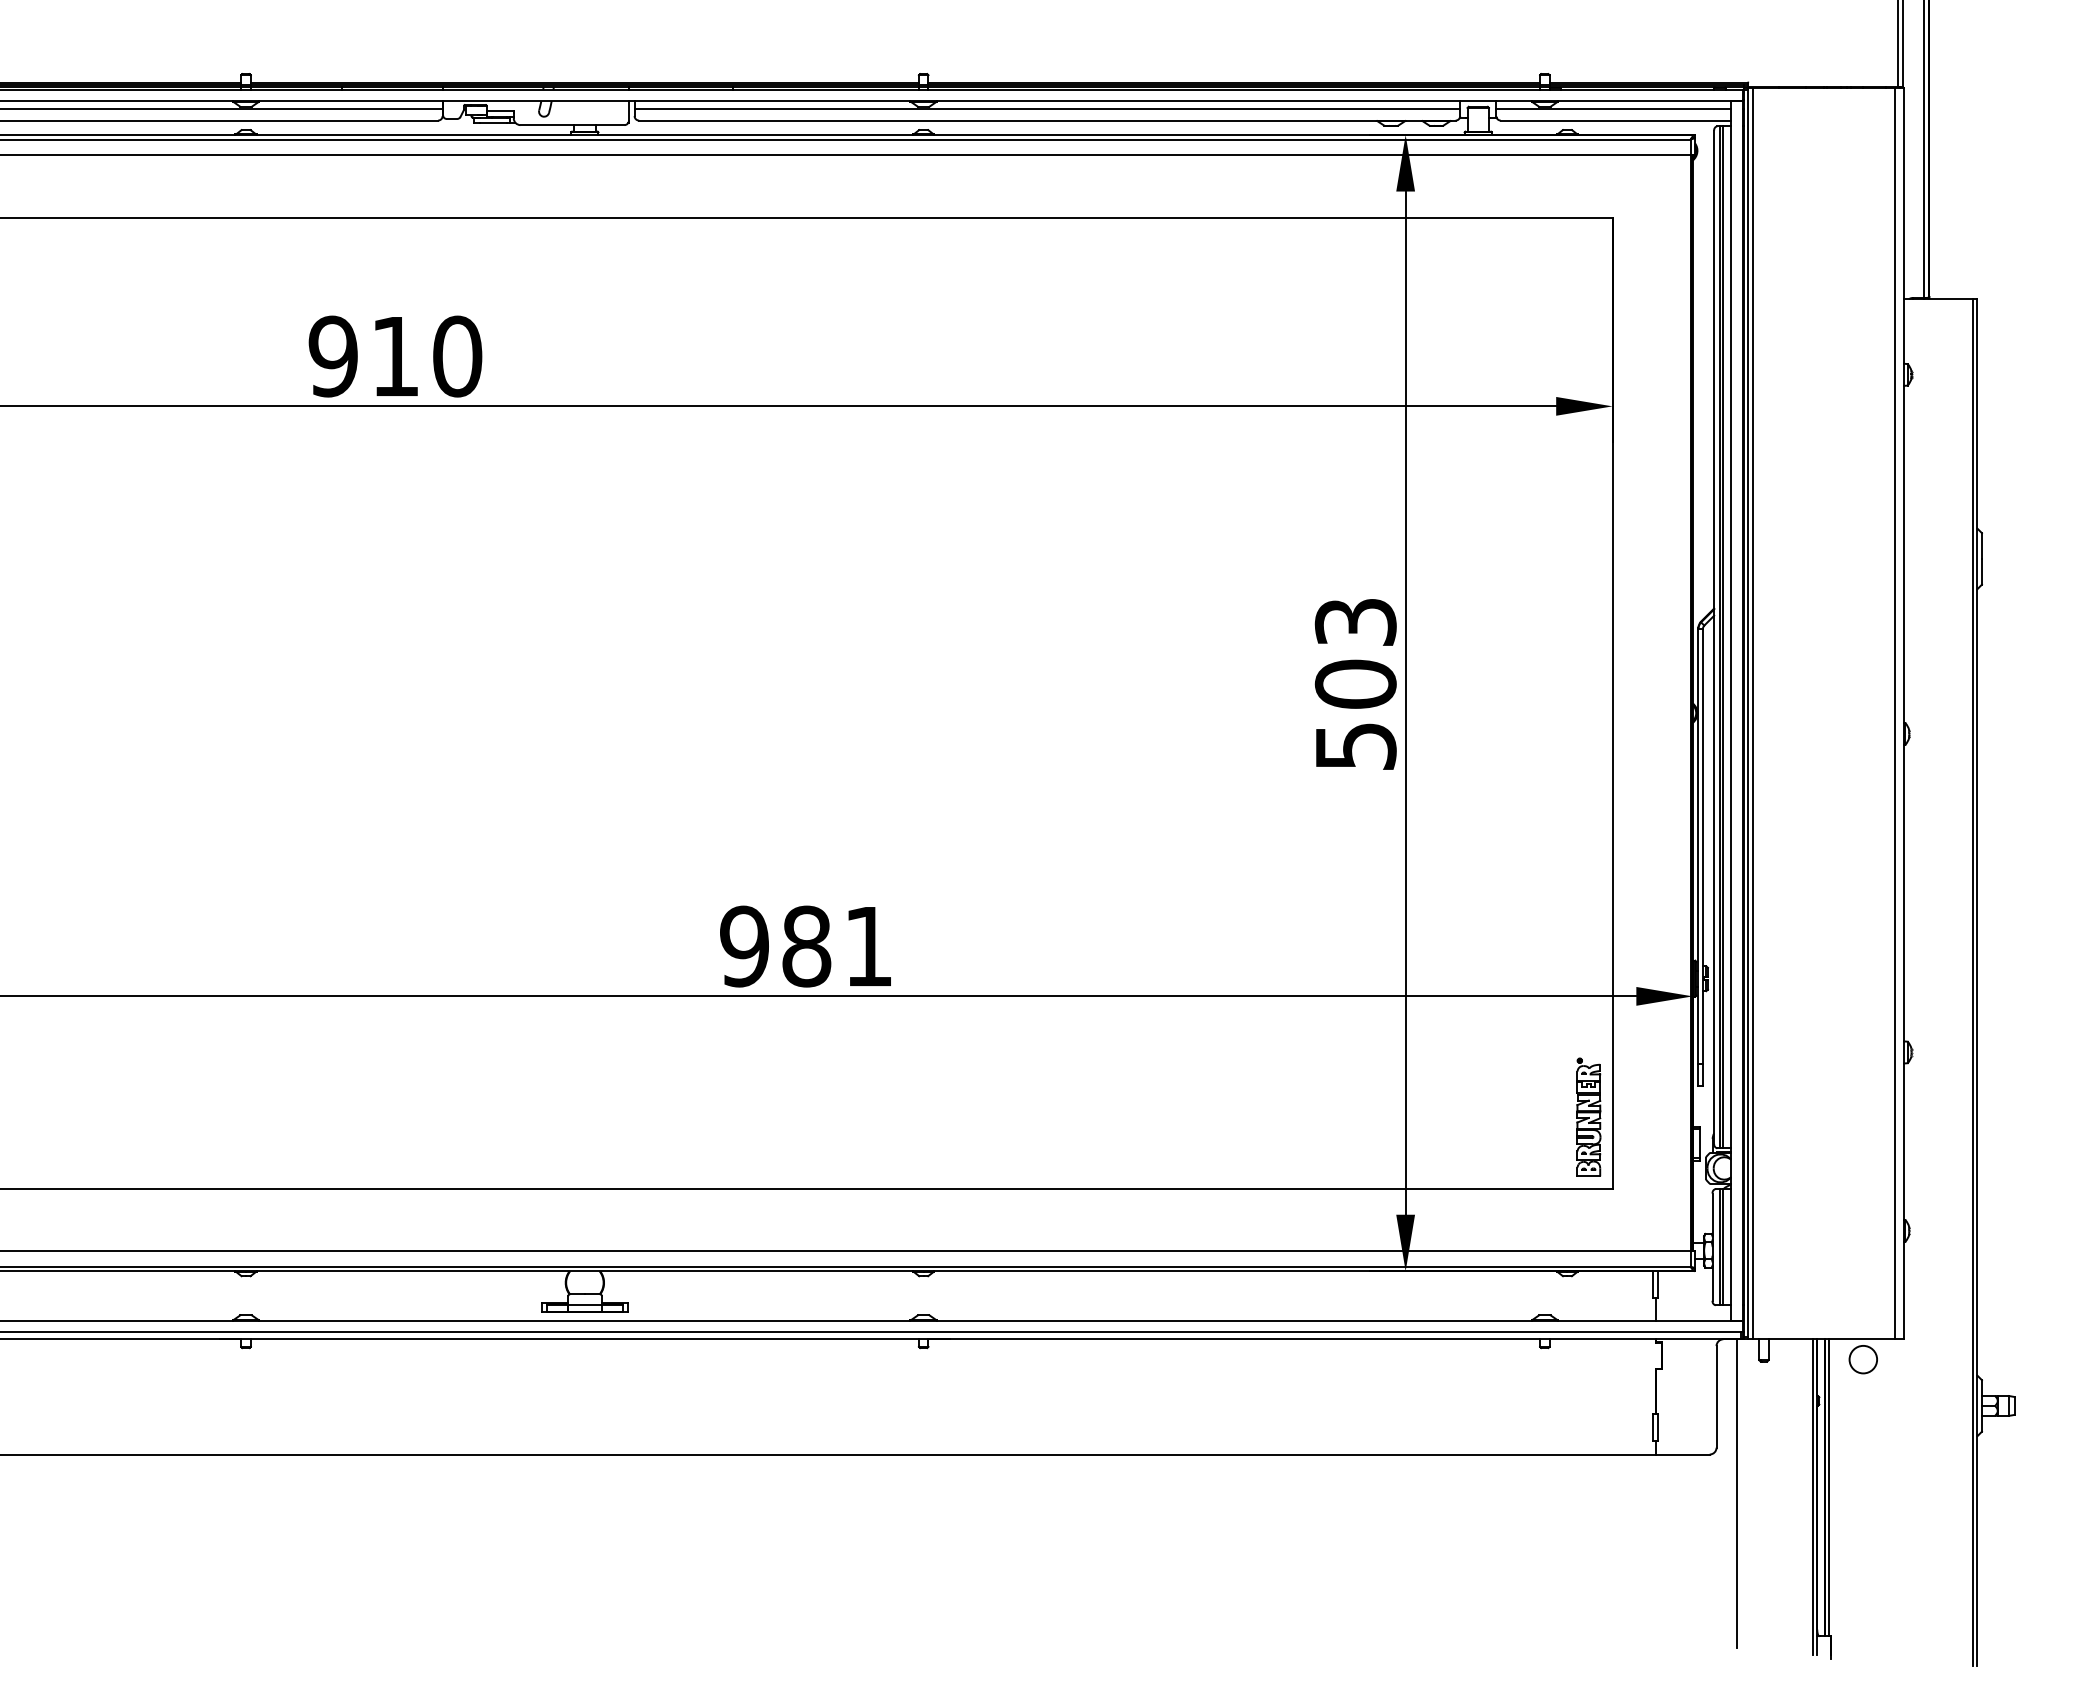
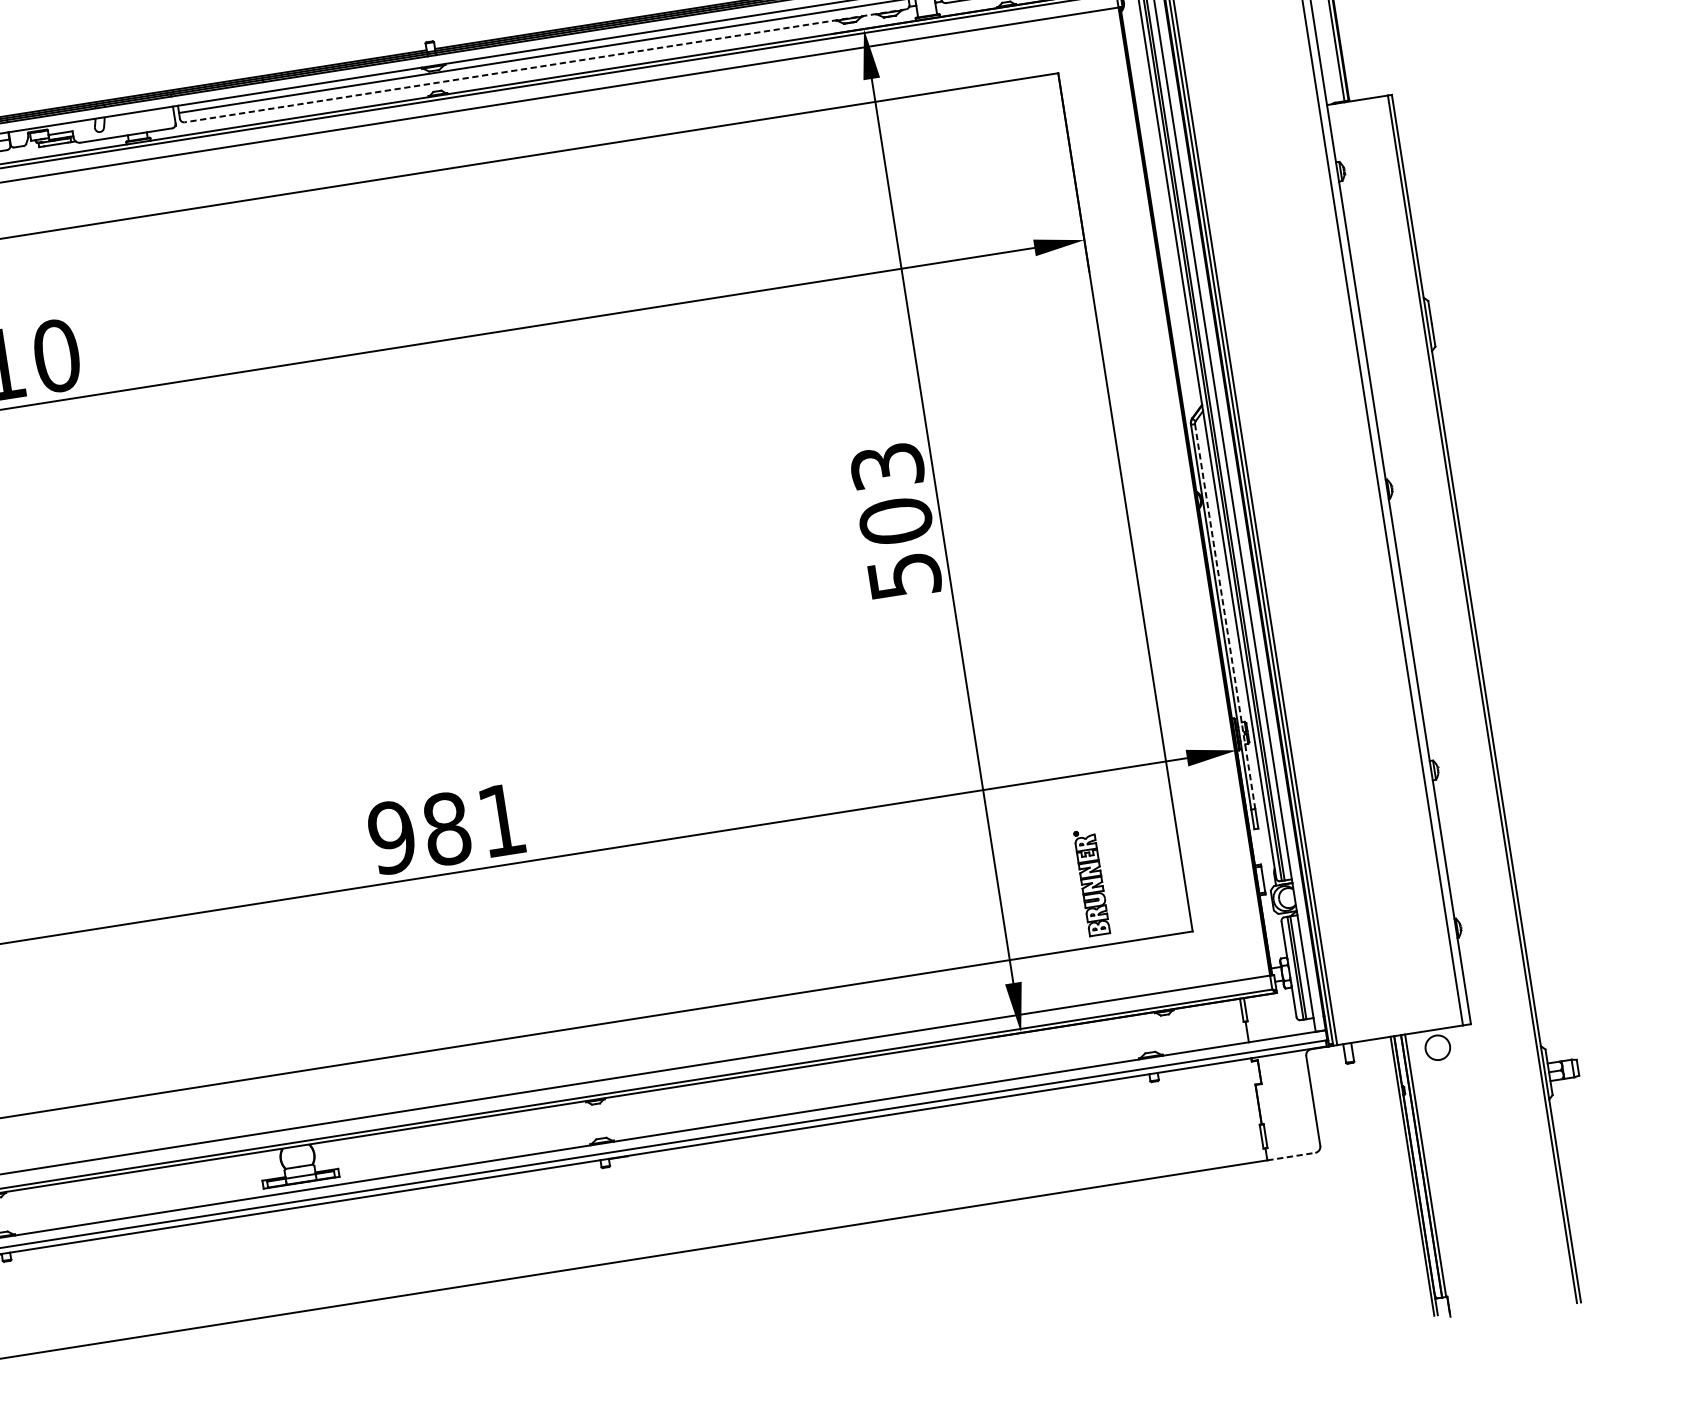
line: (1046, 120) -> (544, 65), solid -> dashed
line: (1702, 846) -> (1224, 616), solid -> dashed
part: (1588, 1116) -> (1091, 881), moved
line: (1683, 1454) -> (1292, 1156), solid -> dashed
line: (1736, 1493) -> (1344, 1183), removed

